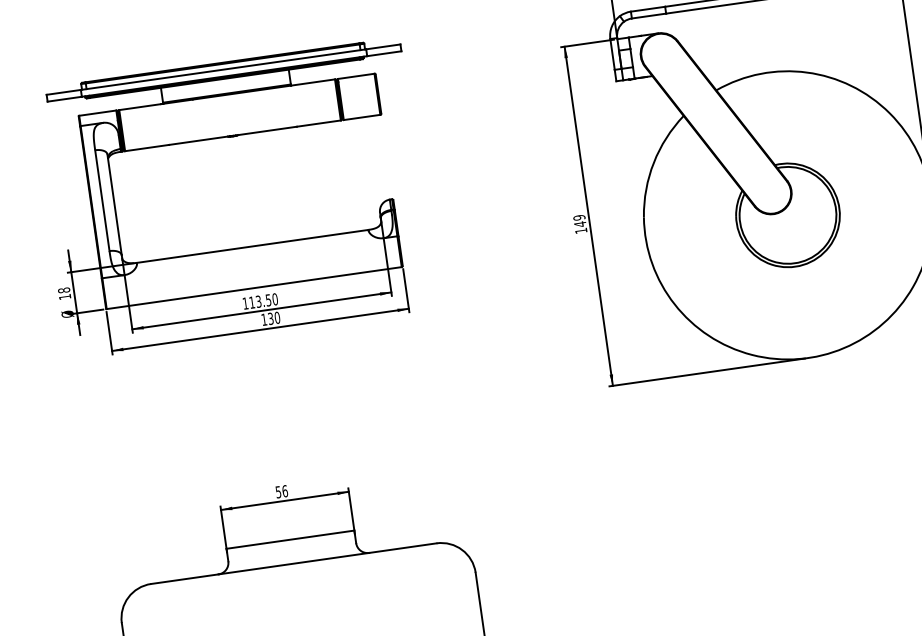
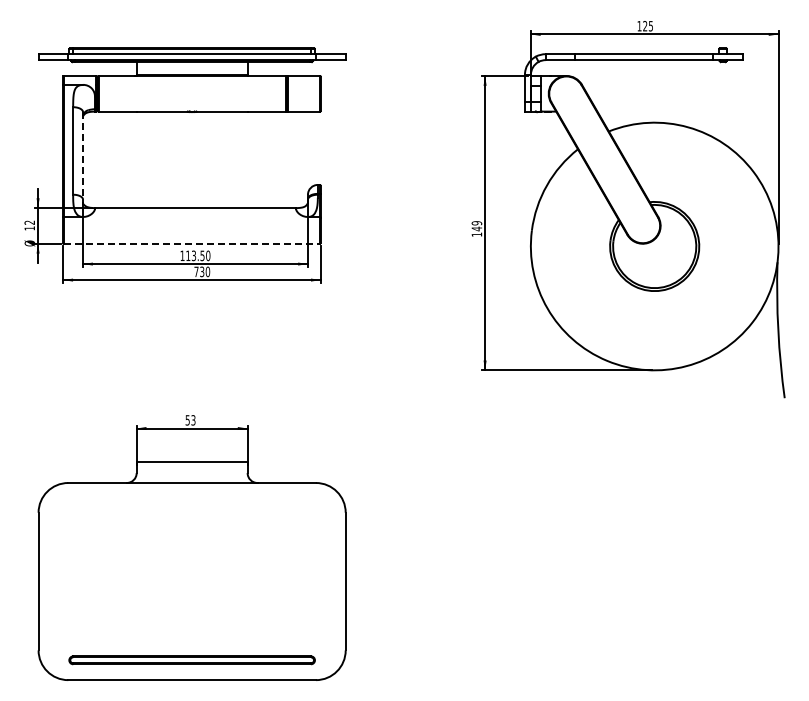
line: (114, 204) -> (83, 155), solid -> dashed
line: (255, 287) -> (192, 243), solid -> dashed
text: (63, 290) -> (29, 222), 18 -> 12
text: (264, 319) -> (196, 271), 130 -> 730
text: (285, 491) -> (193, 420), 56 -> 53

